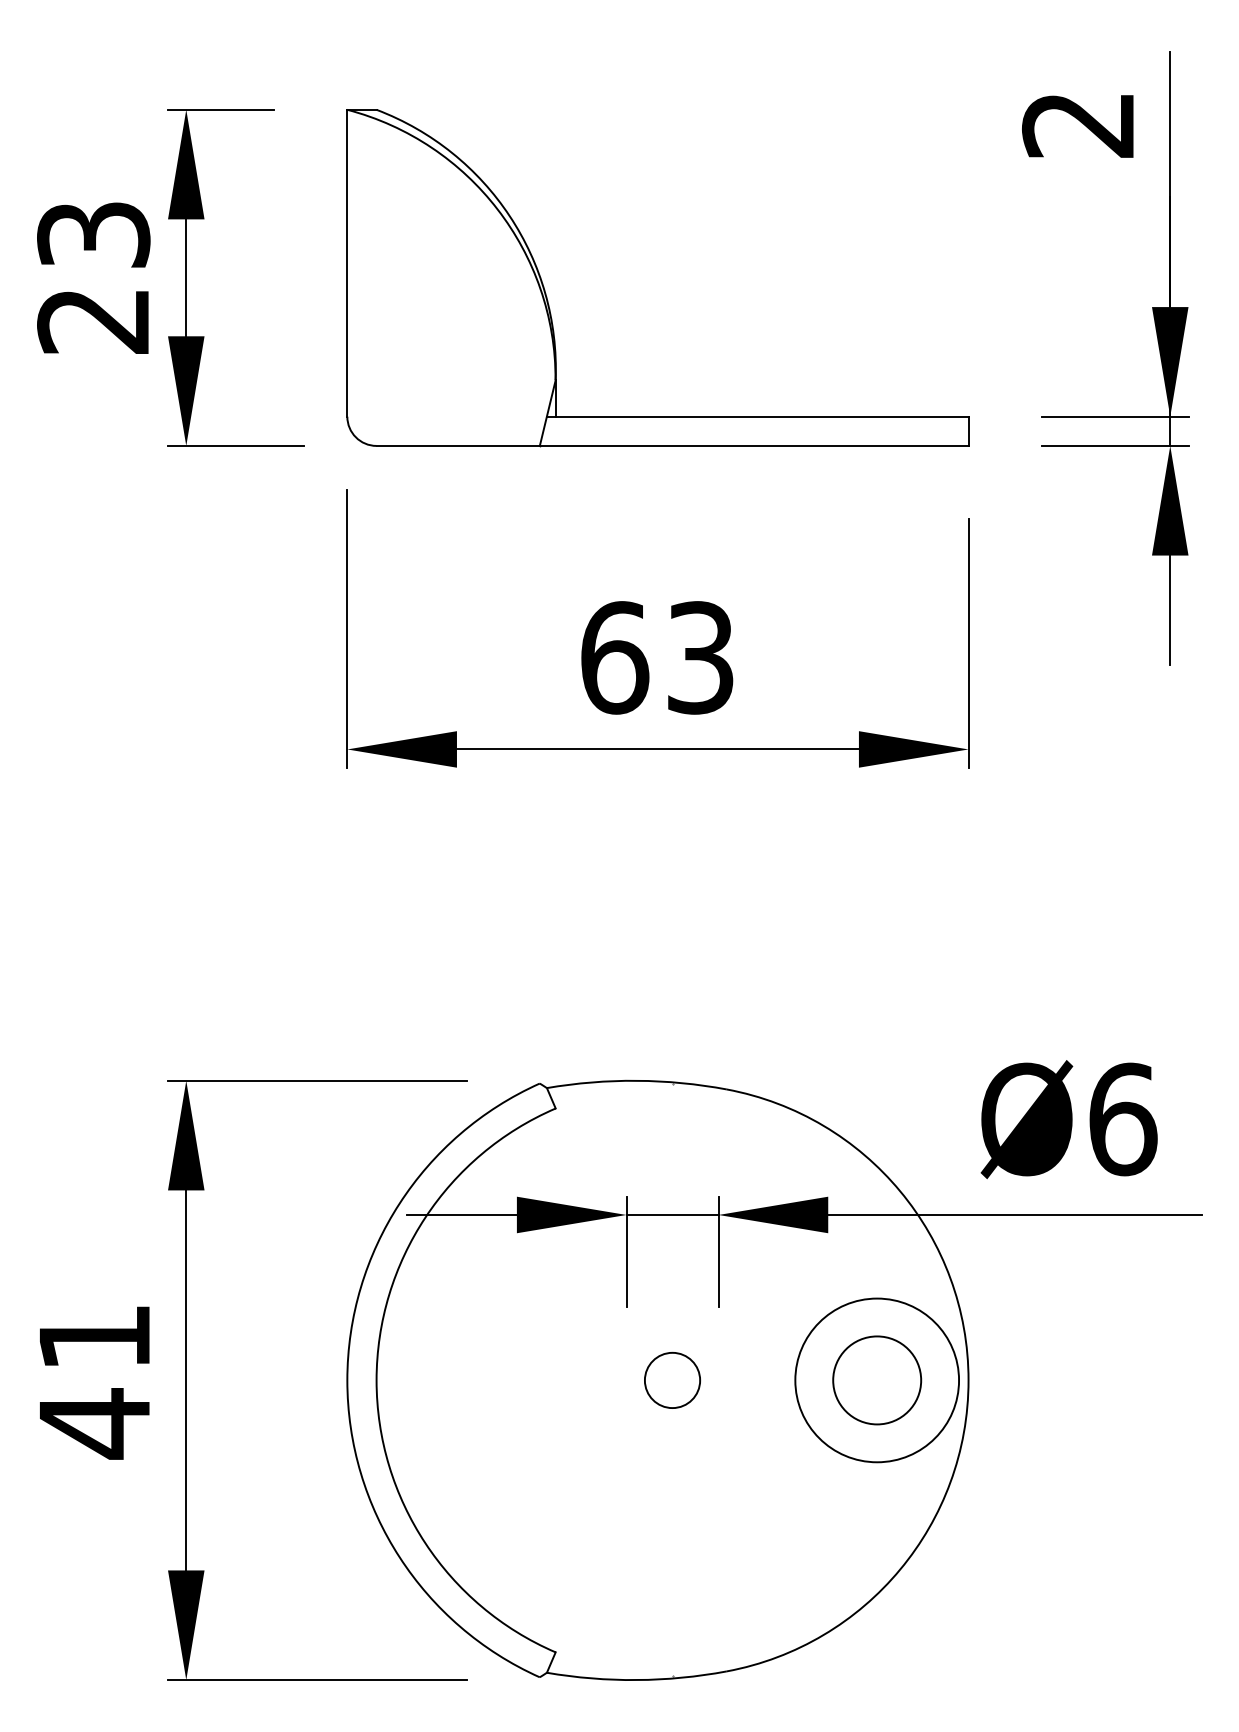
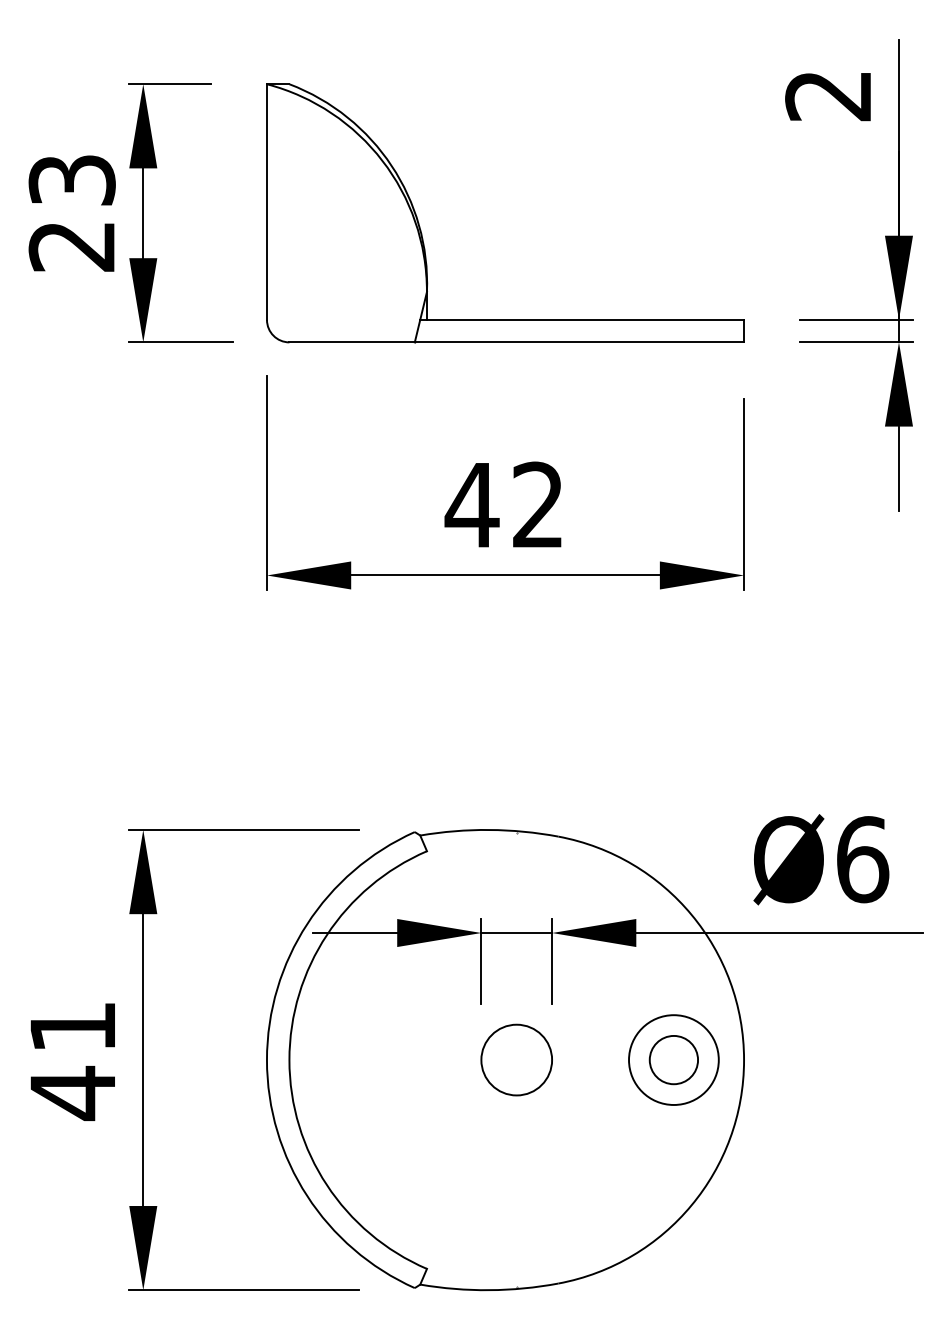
text: (655, 657) -> (503, 504), 63 -> 42
circle: (876, 1379) -> (673, 1059), size x0.71
circle: (672, 1380) -> (516, 1060), size x1.67
circle: (876, 1380) -> (673, 1060), size x0.71

